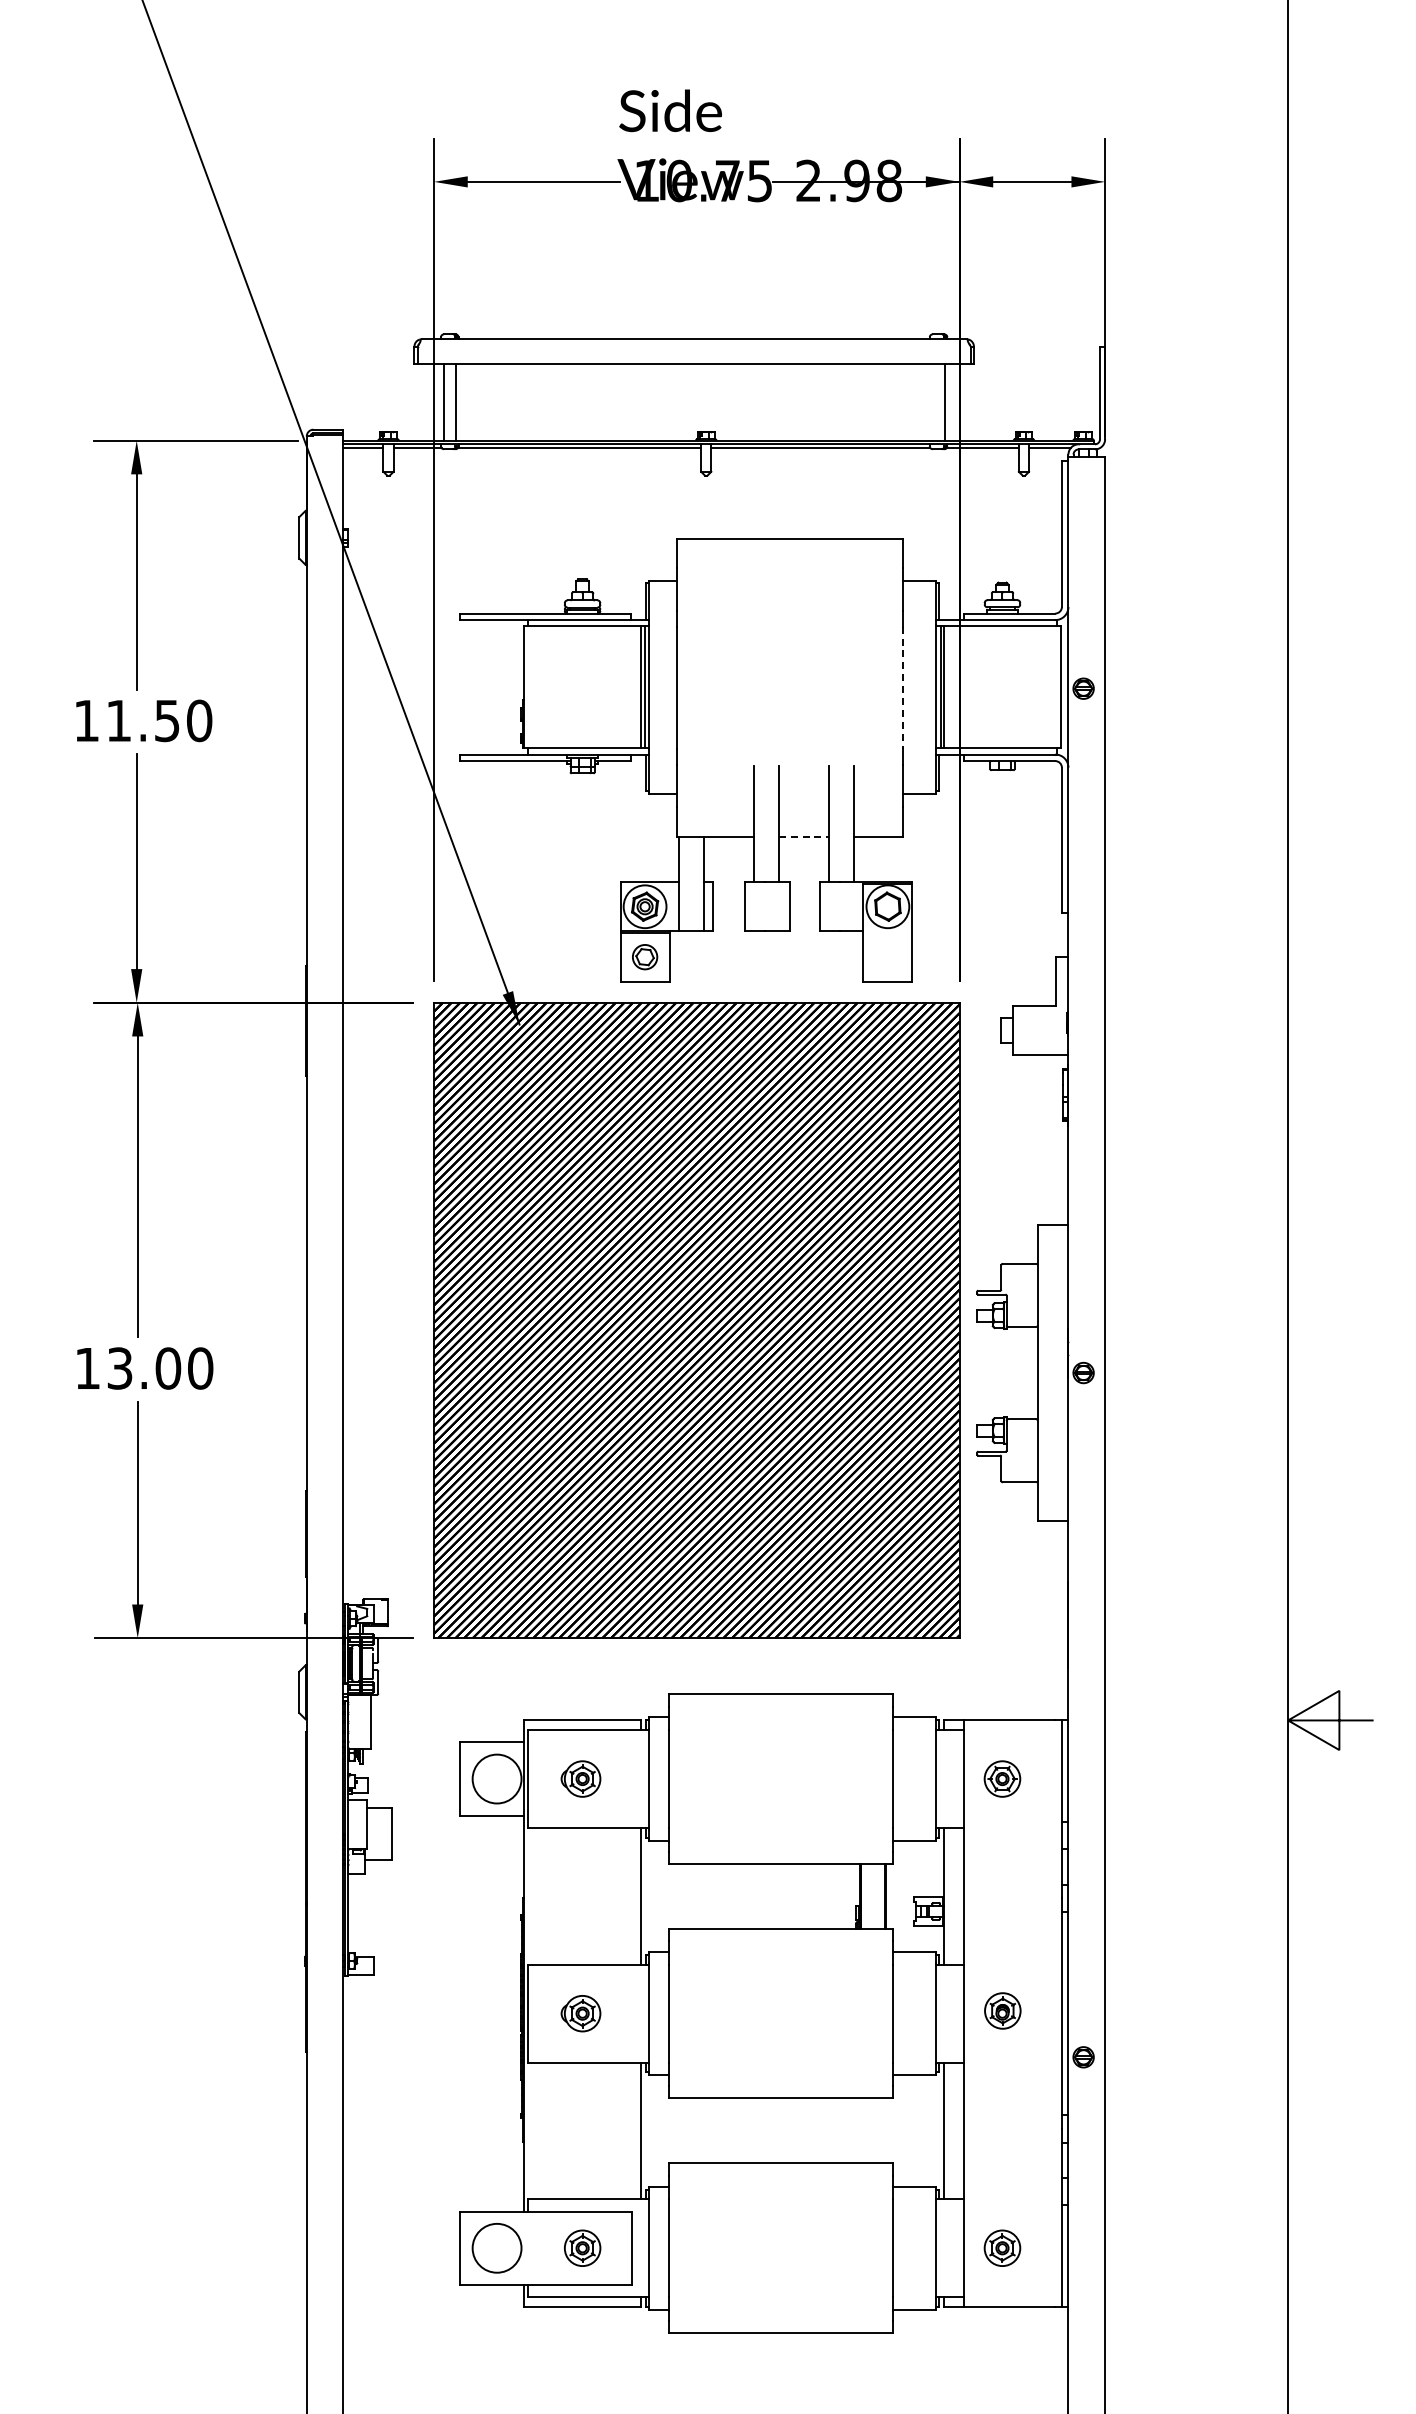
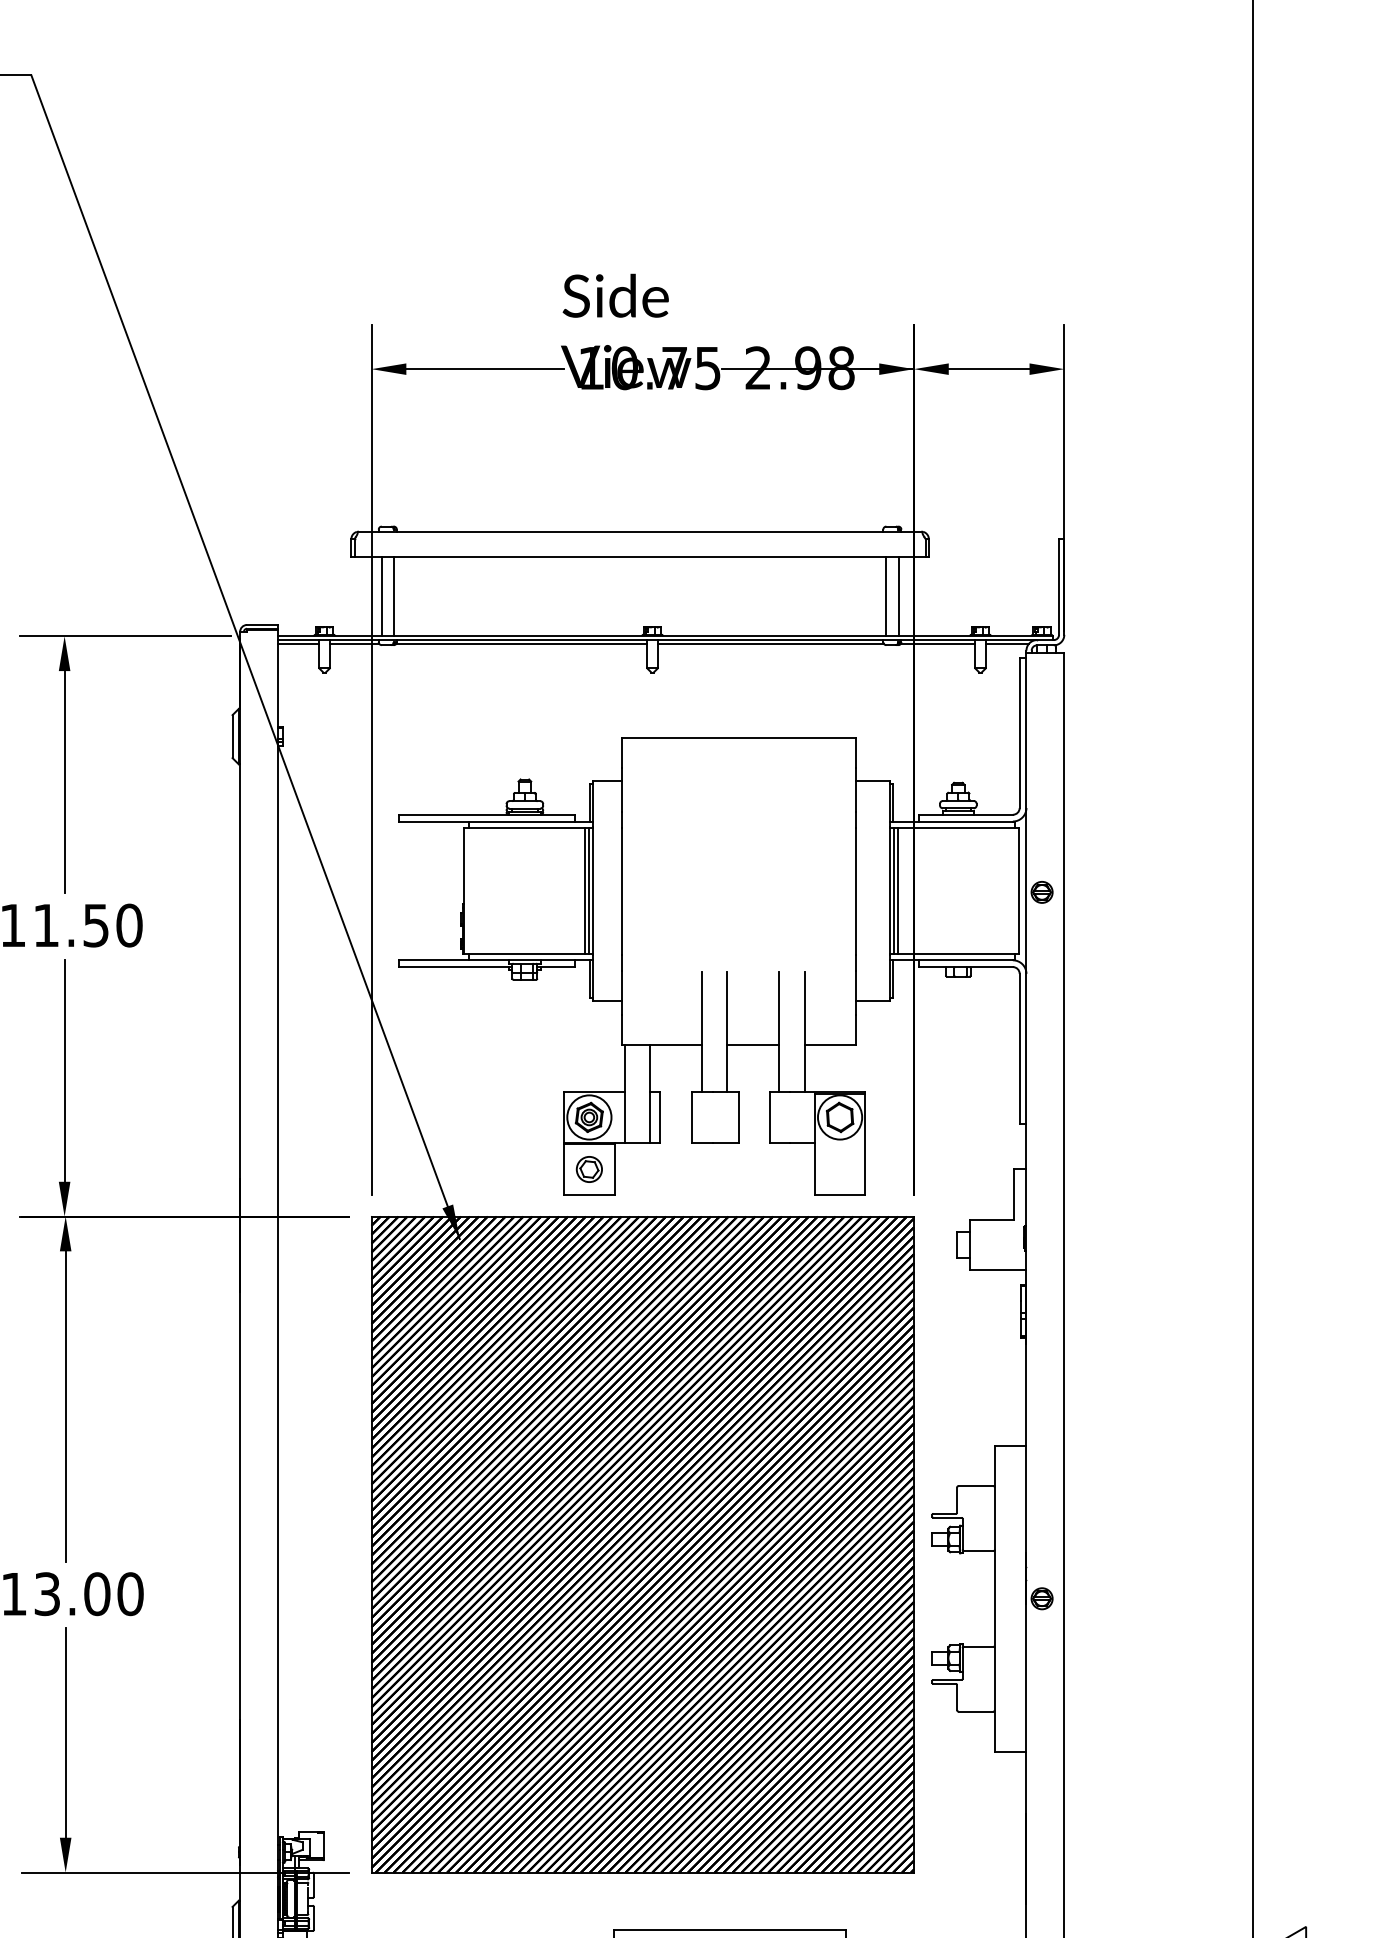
line: (932, 401) -> (886, 595), added
line: (903, 688) -> (856, 892), dashed -> solid
line: (804, 836) -> (753, 1044), dashed -> solid

